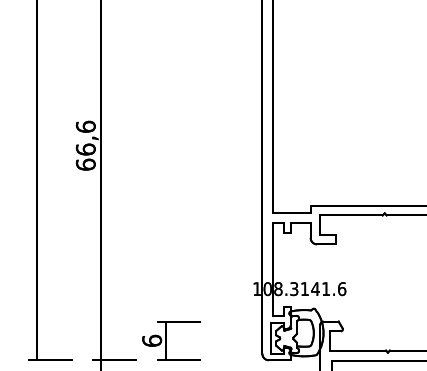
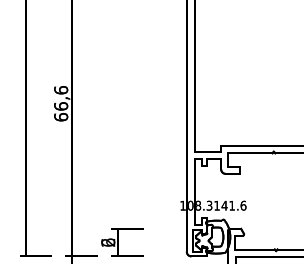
text: (152, 340) -> (108, 242), 6 -> 2

